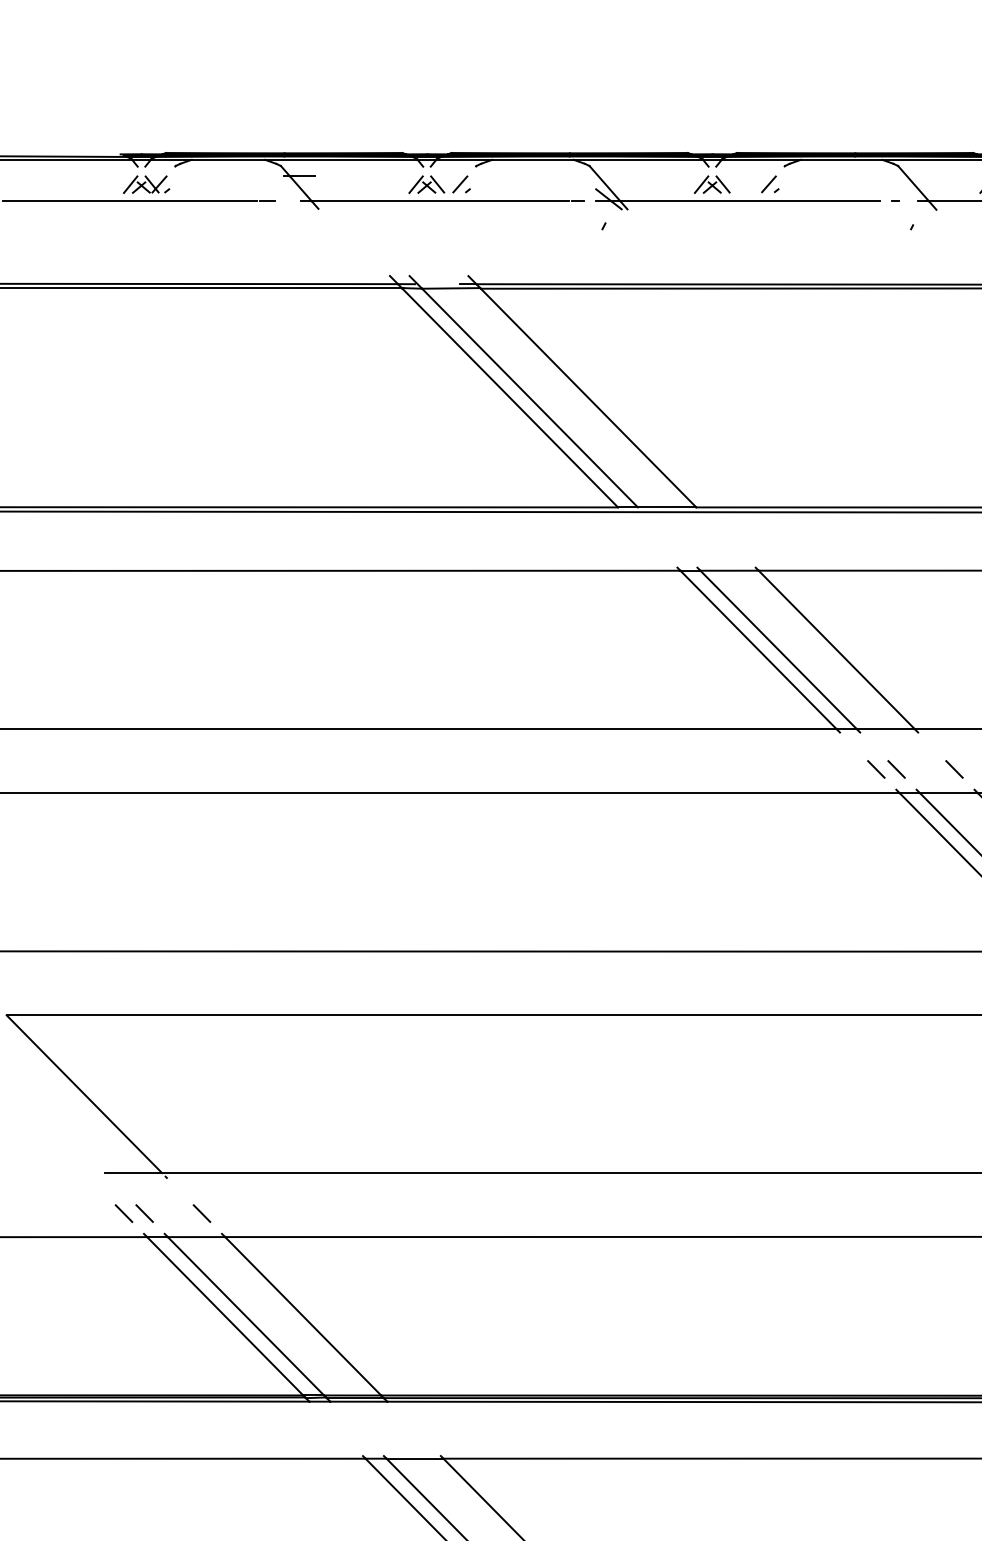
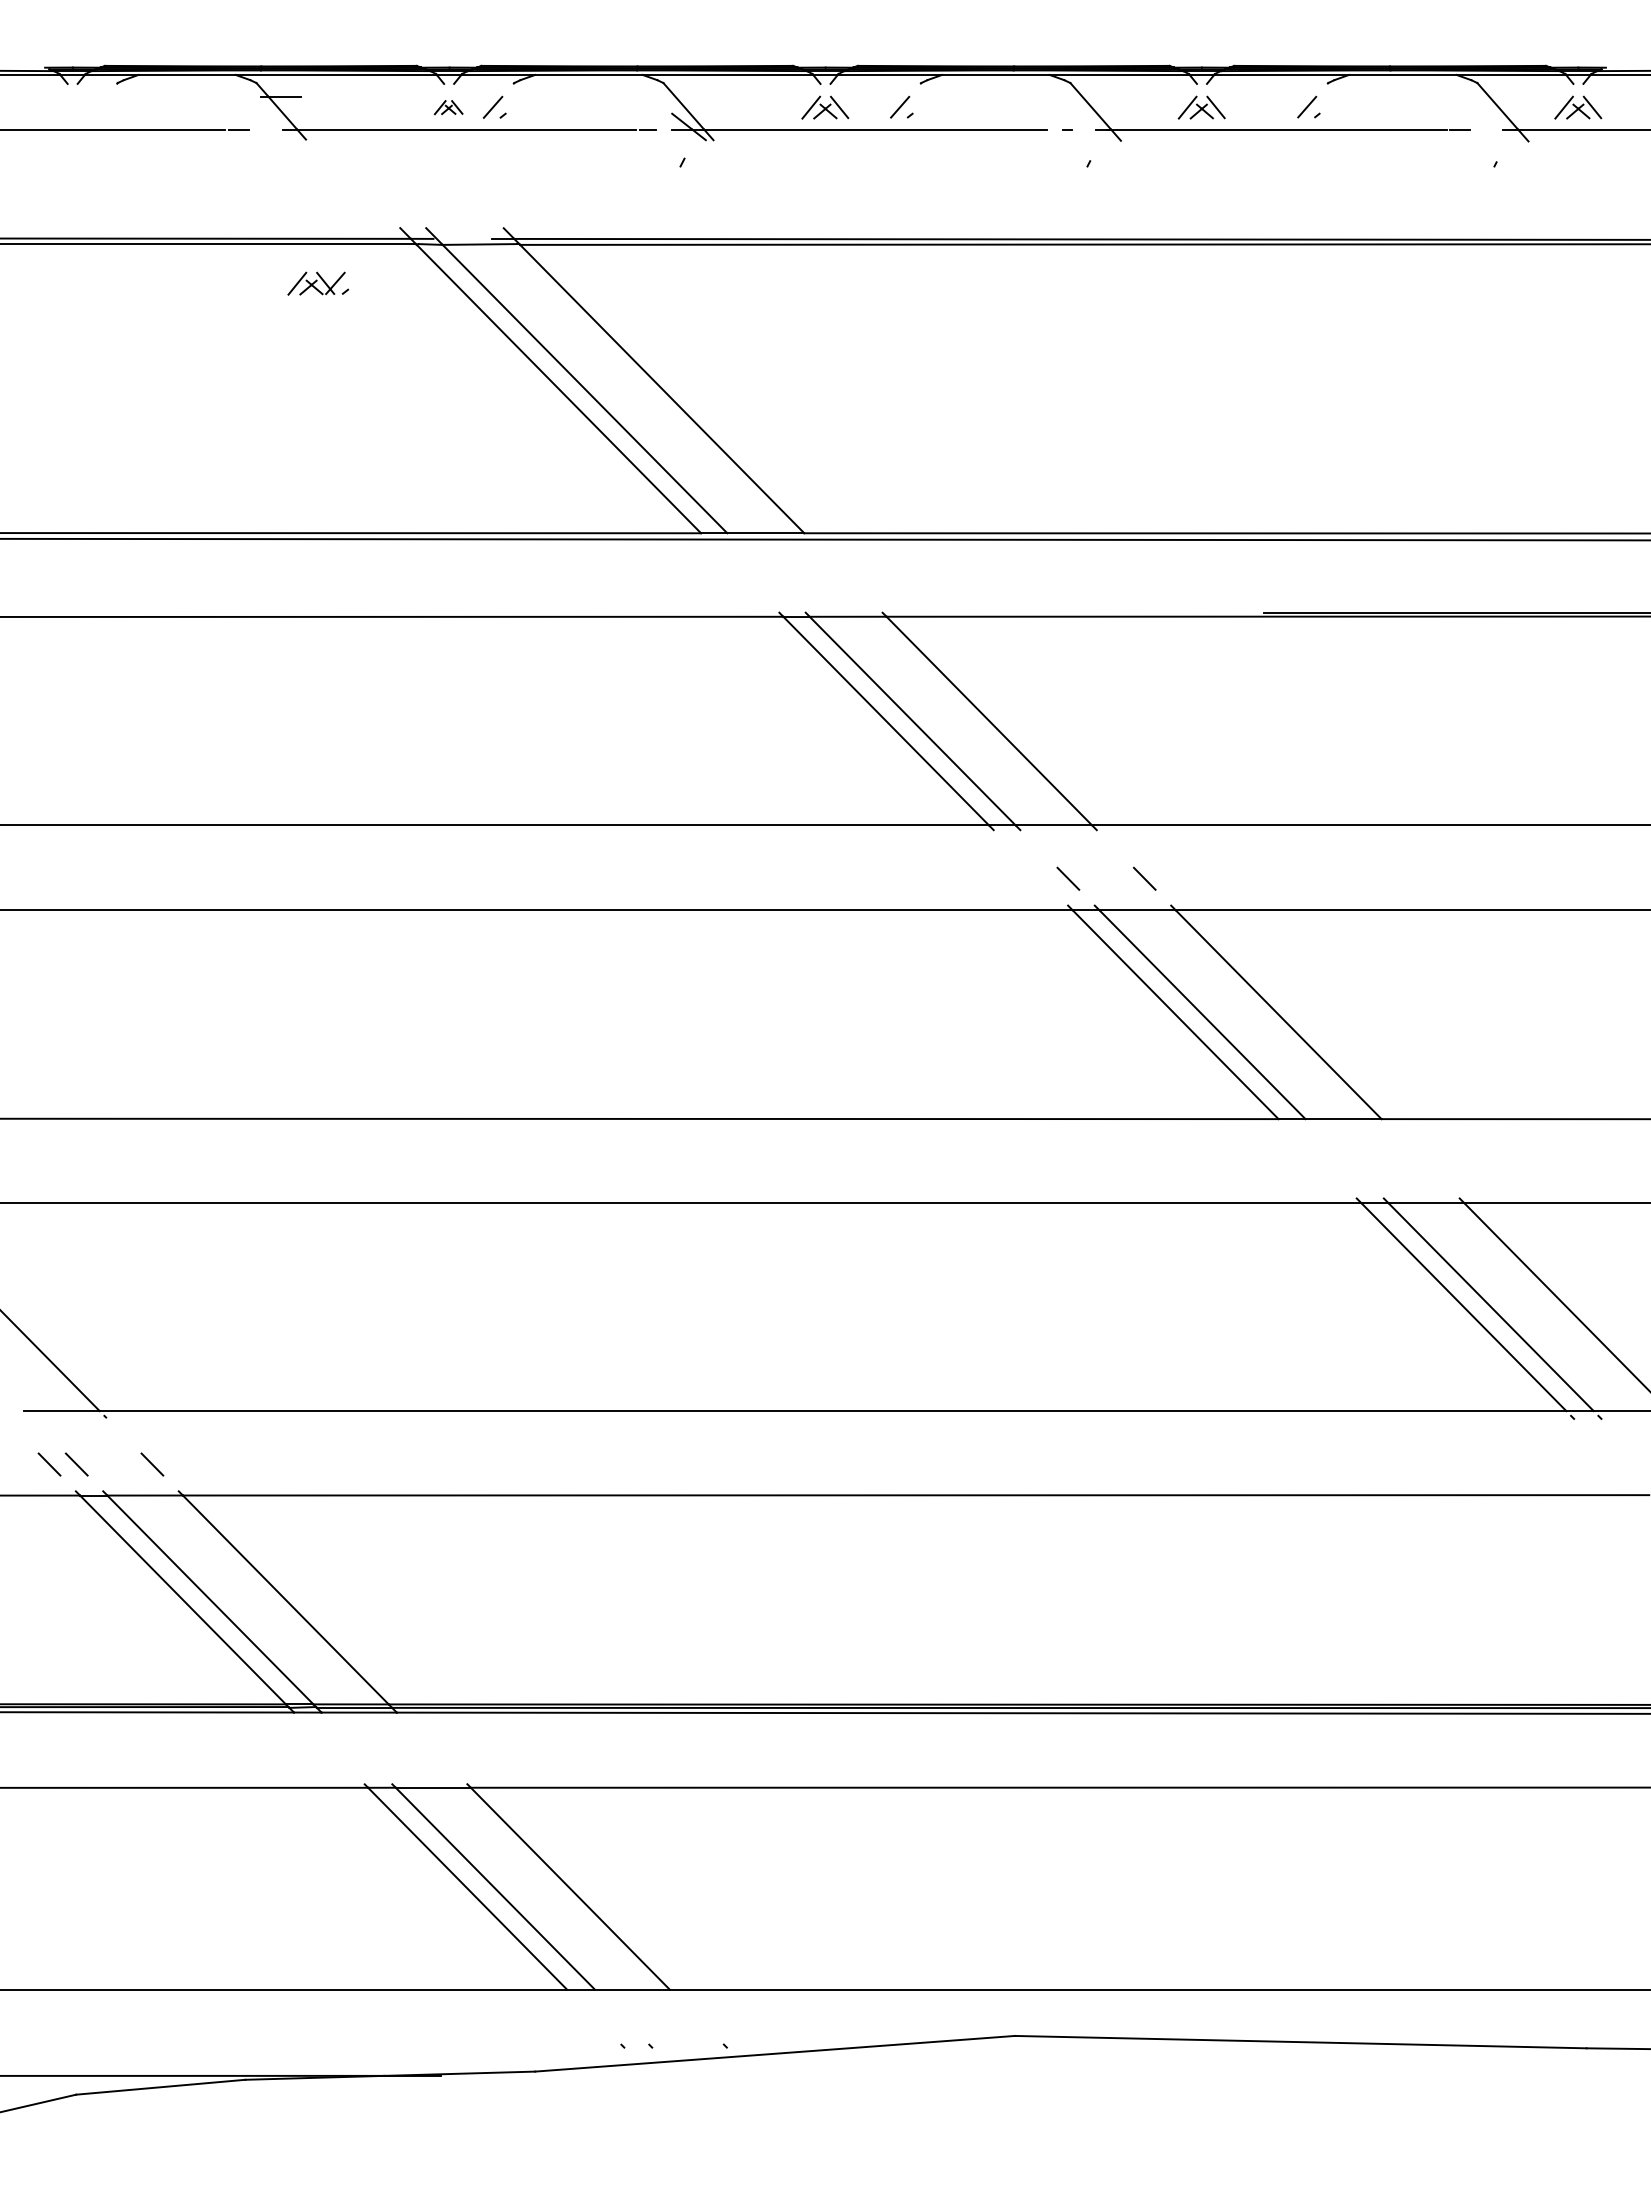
part: (146, 184) -> (318, 283), moved
part: (426, 184) -> (448, 107), size x0.6
line: (876, 769) -> (1041, 878), removed

